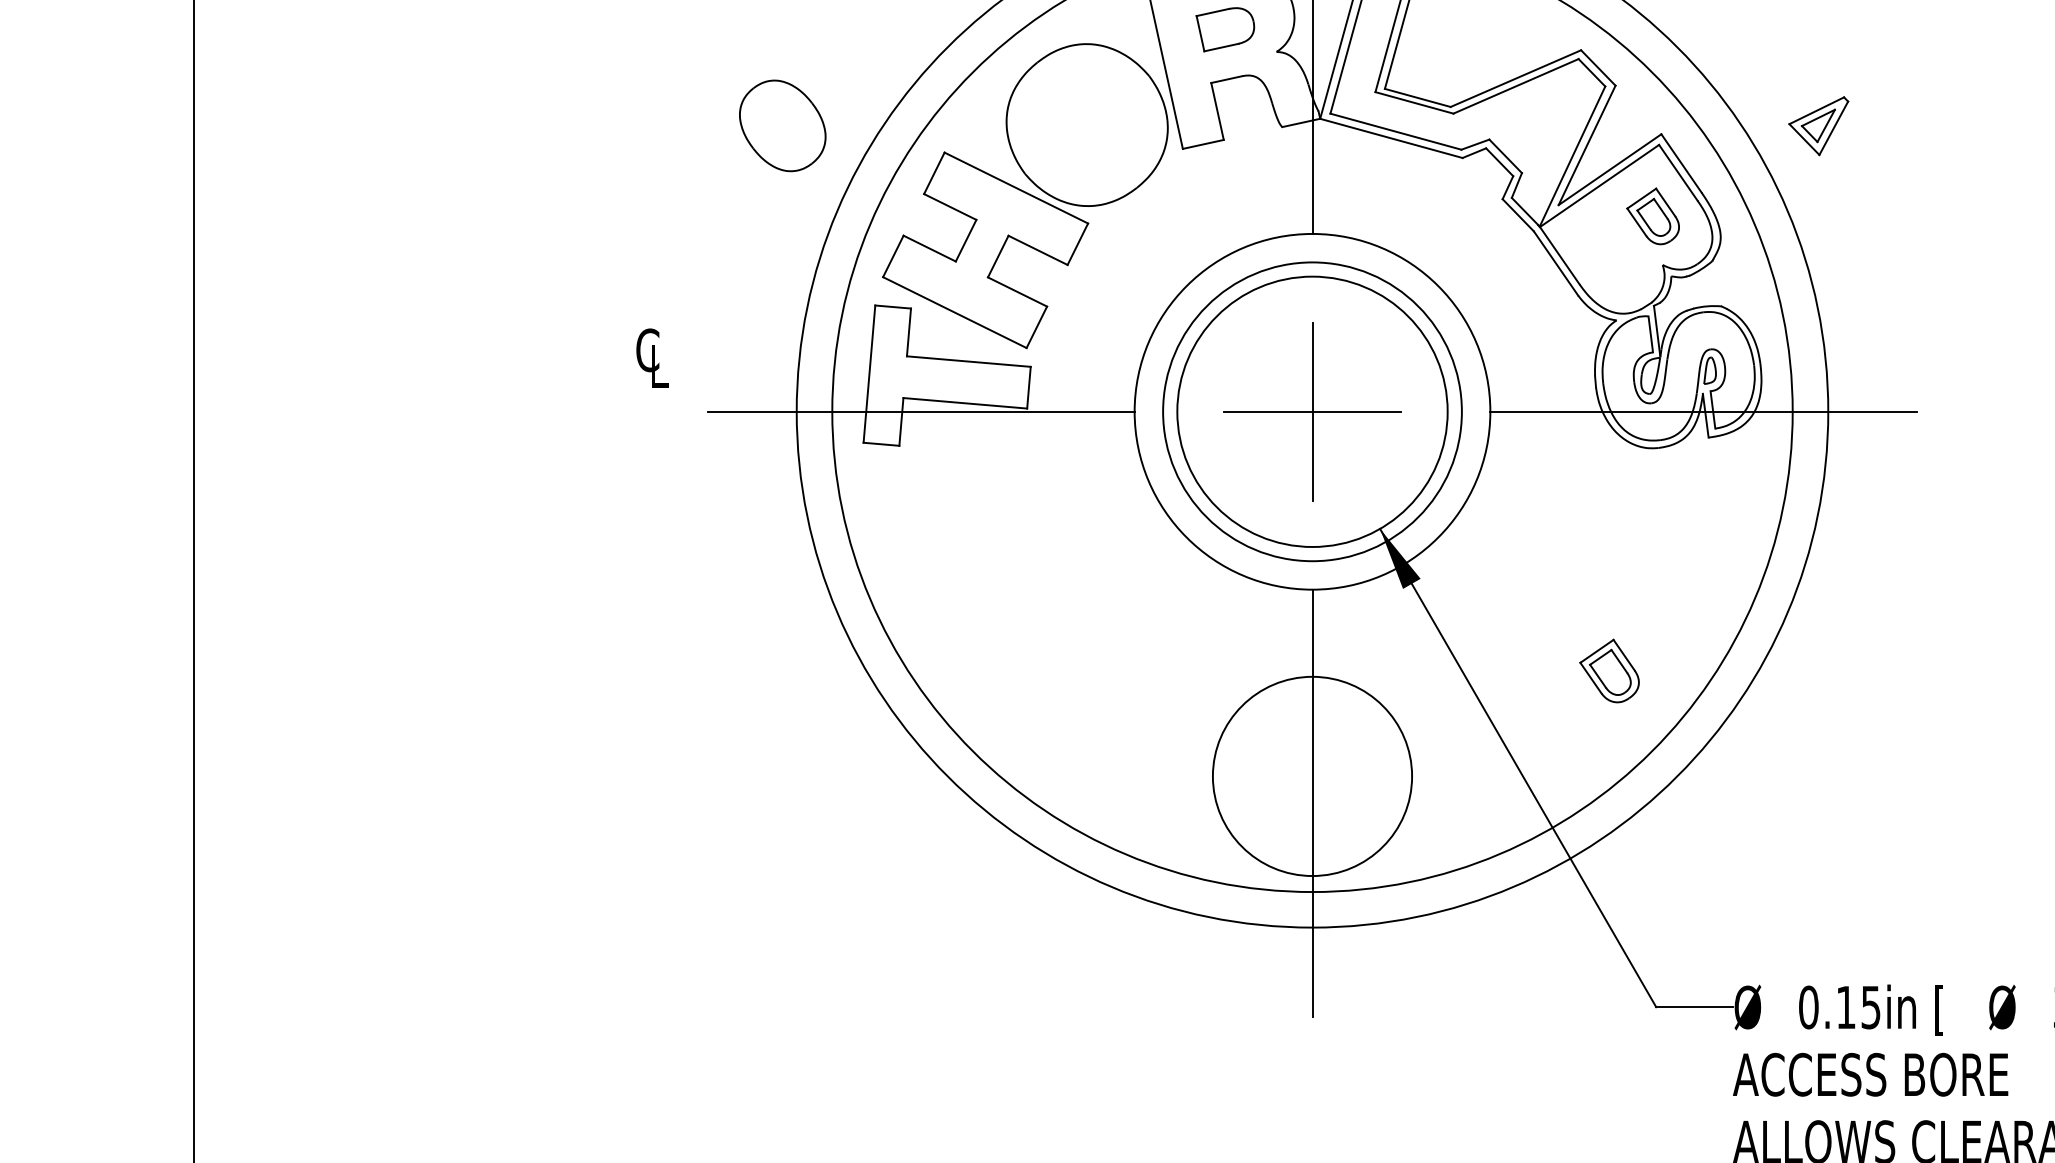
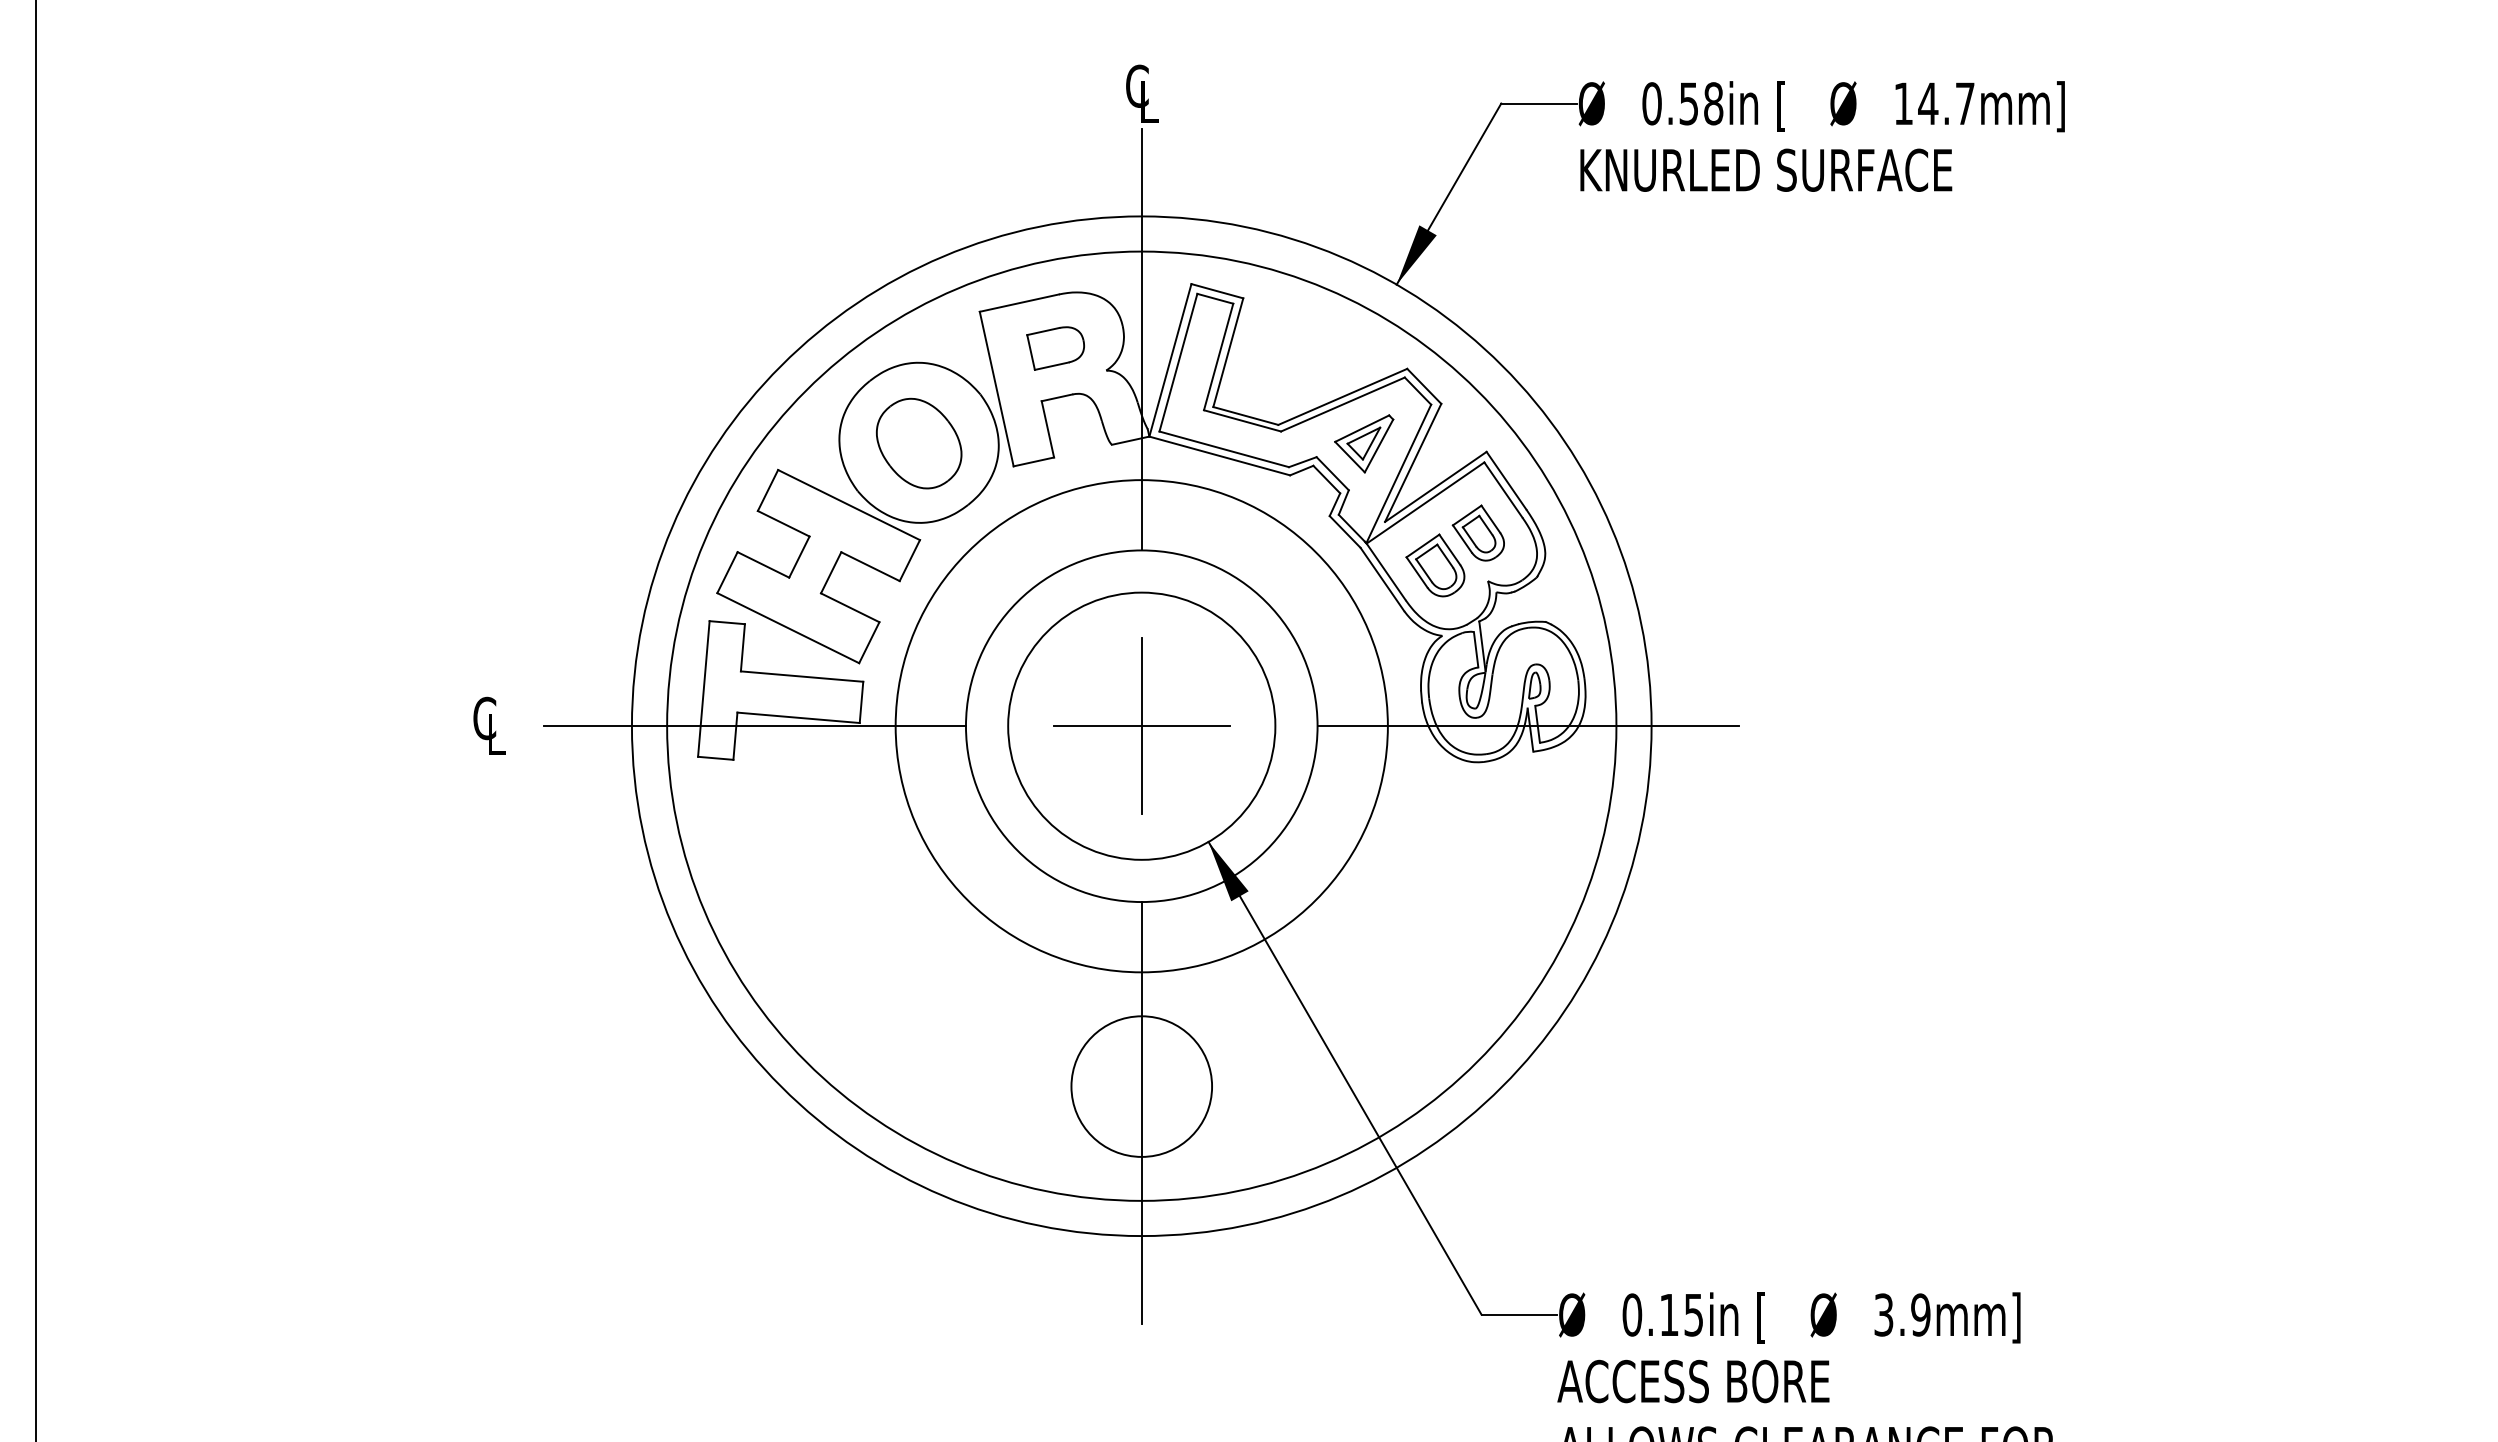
part: (782, 125) -> (918, 443), moved
part: (1819, 125) -> (1364, 443), moved
text: (652, 357) -> (489, 725), moved
circle: (1312, 412) -> (1141, 726), size x1.67
part: (1609, 671) -> (1435, 565), moved
circle: (1312, 776) -> (1141, 1086), size x0.71

